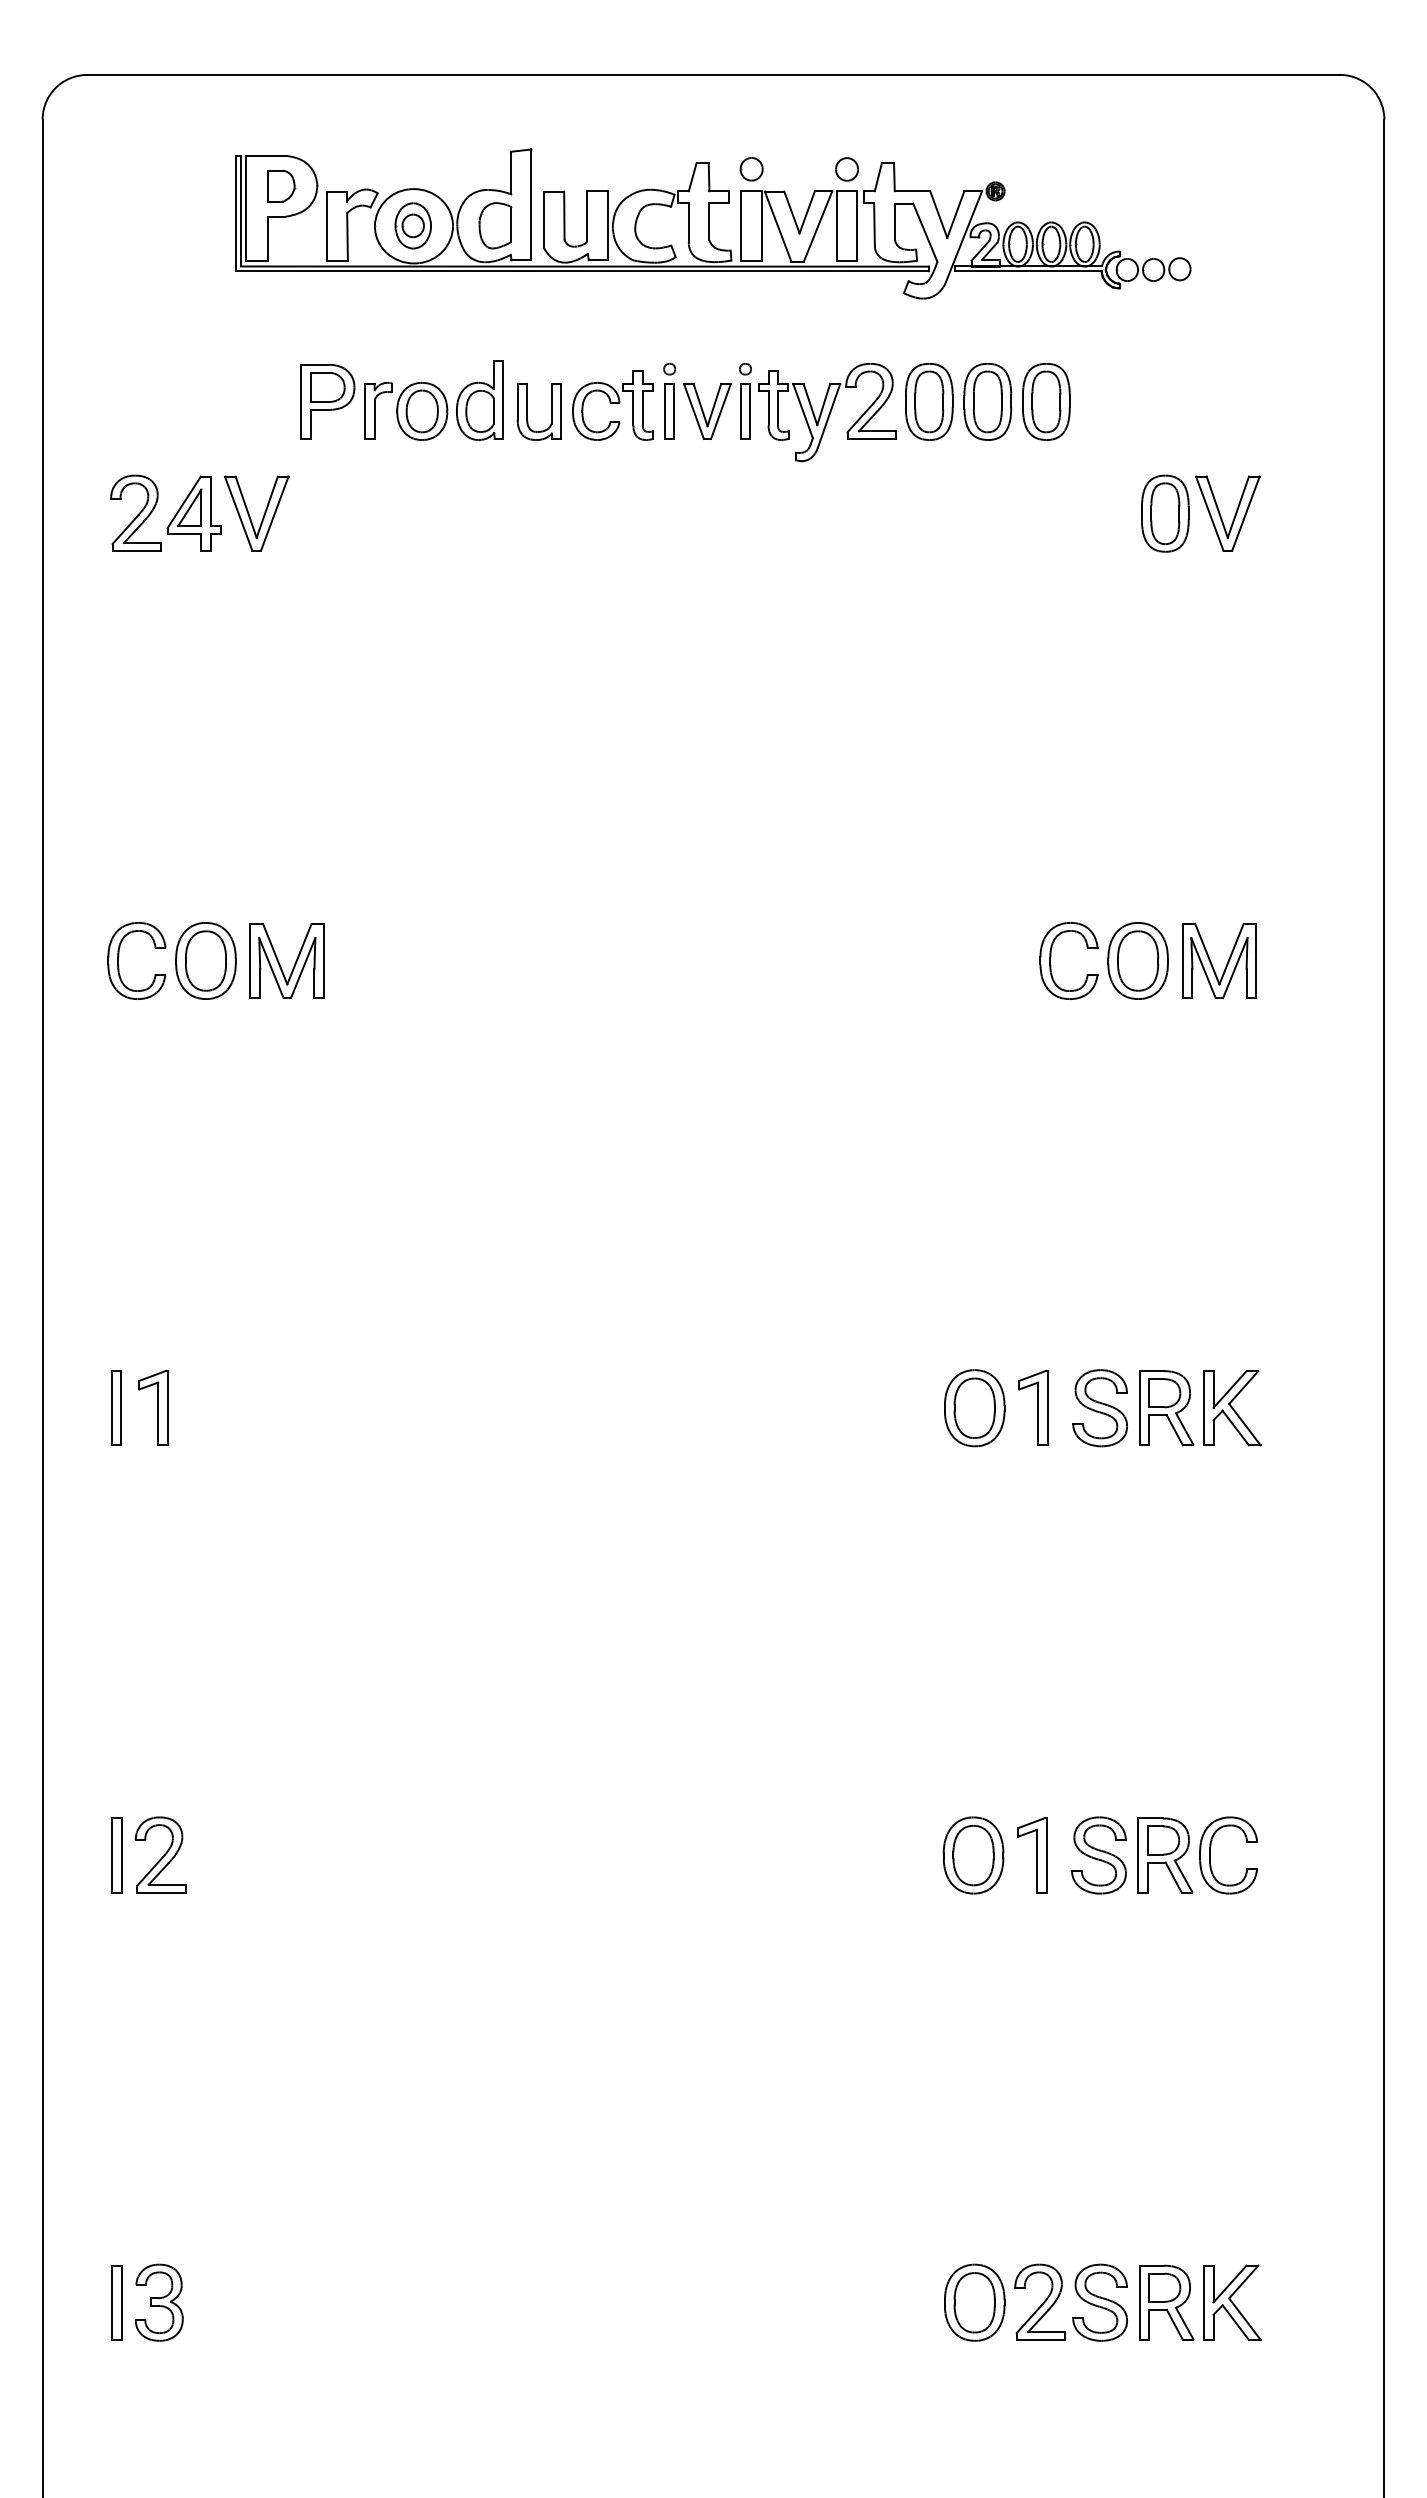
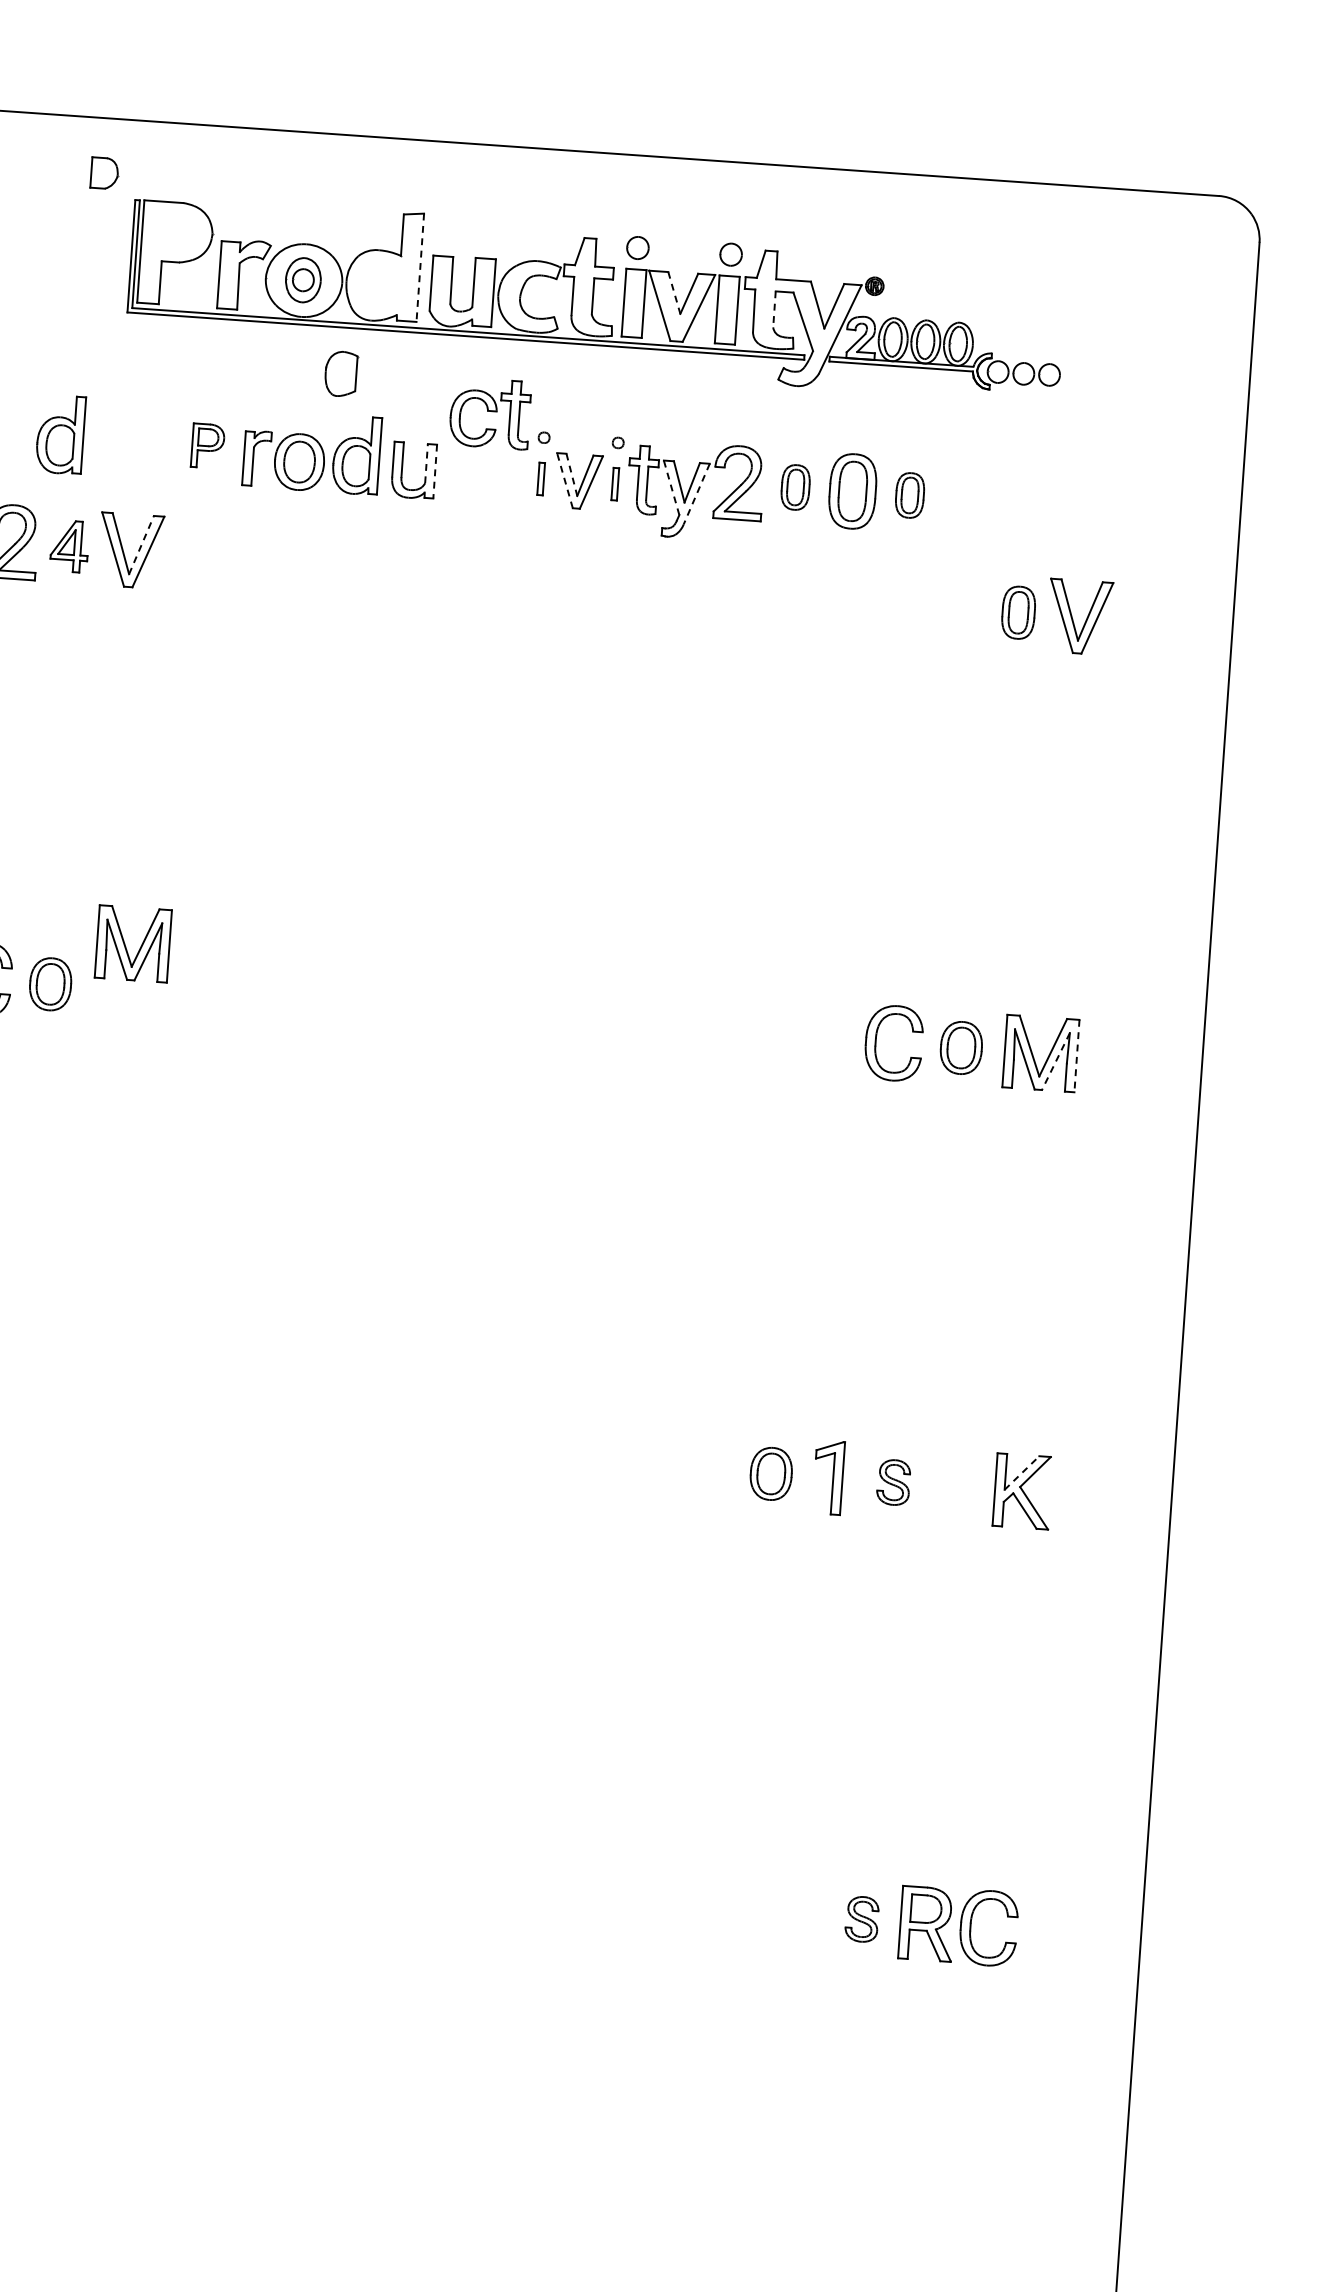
part: (281, 185) -> (104, 172), moved
line: (531, 205) -> (420, 268), solid -> dashed
line: (792, 212) -> (674, 293), solid -> dashed
line: (895, 222) -> (774, 309), solid -> dashed
part: (495, 225) -> (341, 373), moved
part: (176, 400) -> (60, 434), added
part: (327, 401) -> (207, 445), size x0.6
part: (929, 401) -> (795, 487), size x0.6
part: (1046, 401) -> (910, 495), size x0.6
line: (551, 403) -> (426, 463), solid -> dashed
part: (612, 405) -> (489, 413), moved
line: (700, 405) -> (571, 475), solid -> dashed
line: (693, 410) -> (564, 479), solid -> dashed
line: (561, 411) -> (435, 471), solid -> dashed
part: (669, 411) -> (541, 479), size x0.6
part: (745, 411) -> (615, 484), size x0.6
line: (803, 411) -> (672, 488), solid -> dashed
line: (829, 415) -> (697, 493), solid -> dashed
line: (267, 506) -> (141, 544), solid -> dashed
part: (193, 513) -> (69, 546), size x0.7
part: (1165, 513) -> (1018, 612), size x0.7
part: (205, 960) -> (50, 983), size x0.7
part: (1137, 960) -> (960, 1047), size x0.7
part: (279, 961) -> (125, 943), moved
line: (1256, 961) -> (1077, 1056), solid -> dashed
line: (1235, 968) -> (1056, 1061), solid -> dashed
line: (1230, 1389) -> (1022, 1473), solid -> dashed
part: (974, 1408) -> (770, 1474), size x0.7
part: (1099, 1408) -> (893, 1482), size x0.6
part: (1166, 1408) -> (958, 1487), removed
part: (973, 1855) -> (739, 1910), removed
part: (1032, 1855) -> (797, 1914), removed
part: (1098, 1855) -> (861, 1919), size x0.6

